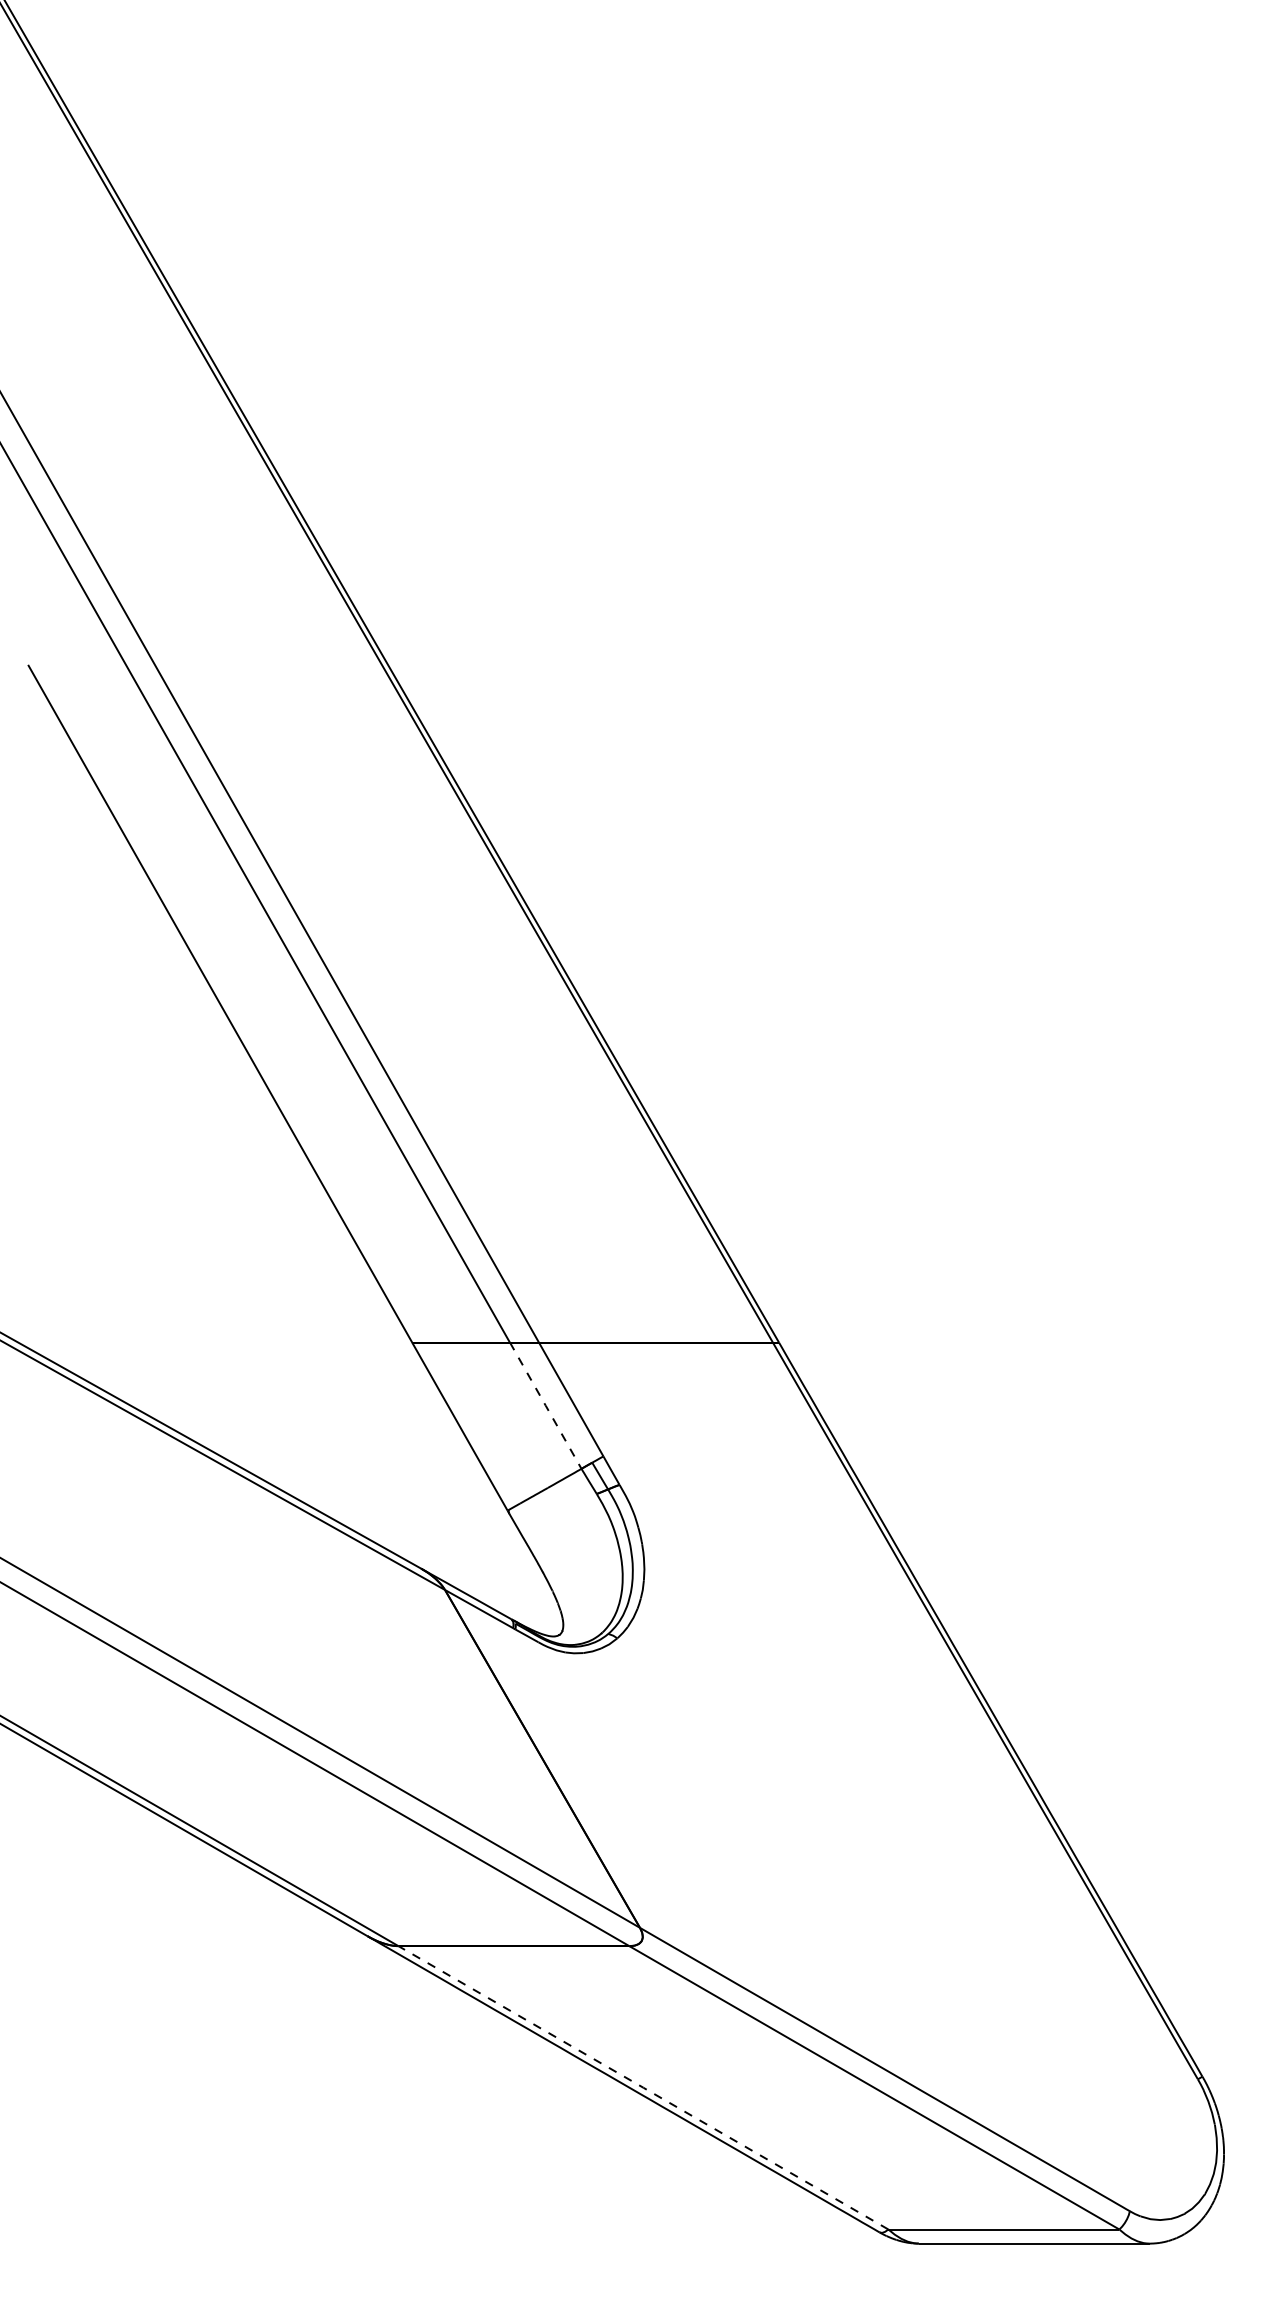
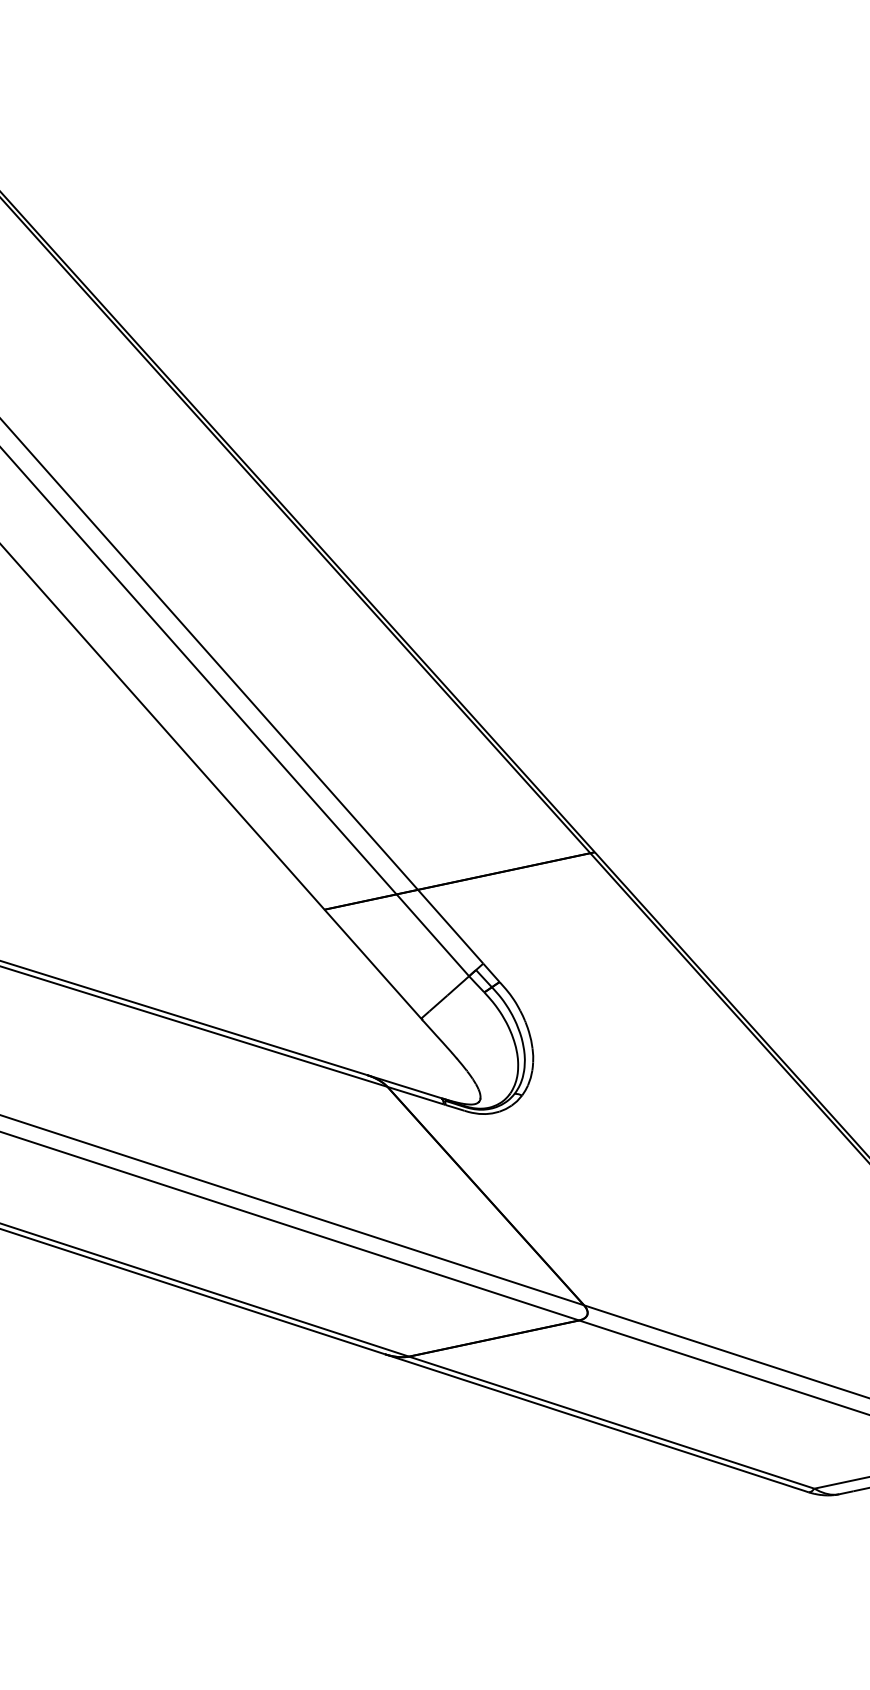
line: (545, 1405) -> (432, 935), dashed -> solid
line: (643, 2087) -> (611, 1422), dashed -> solid

